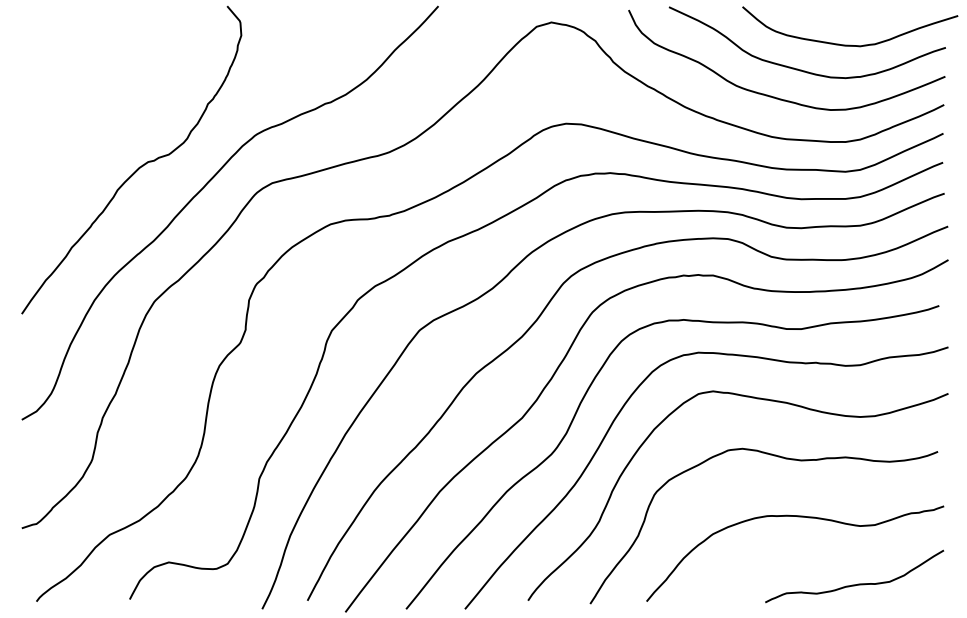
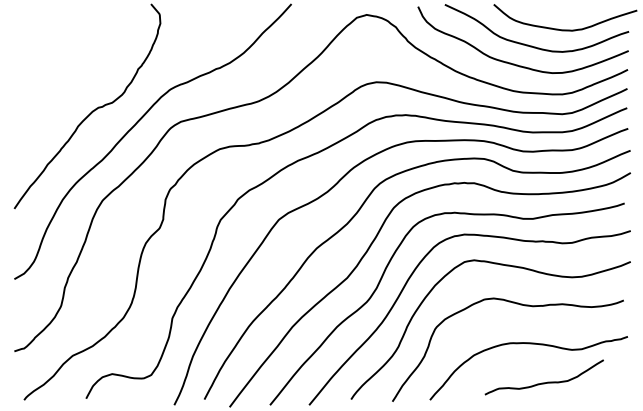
curve: (853, 584) -> (543, 382), moved

